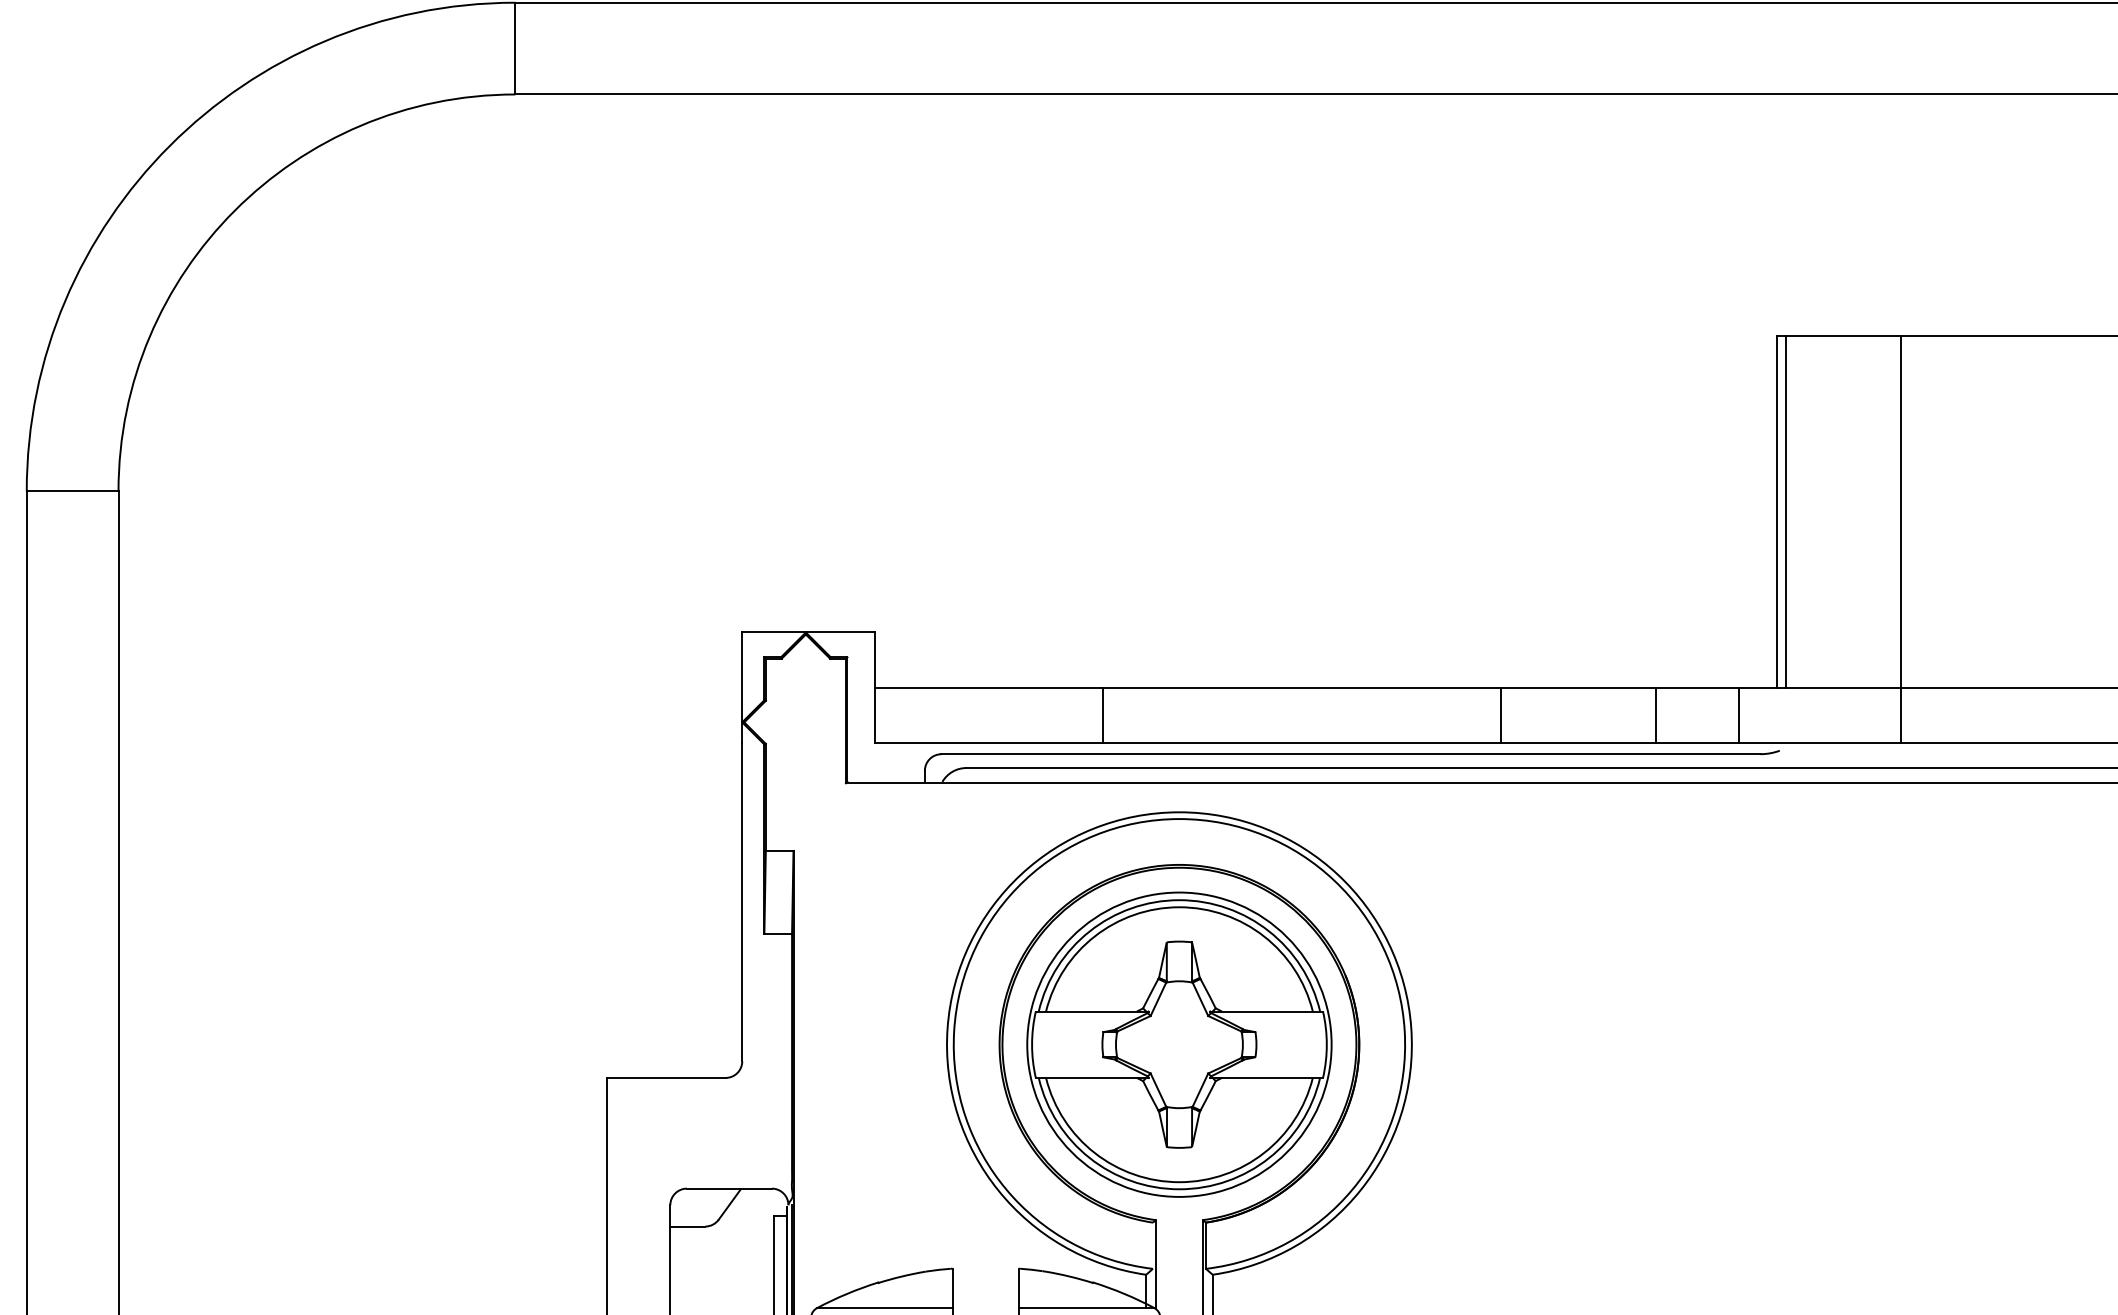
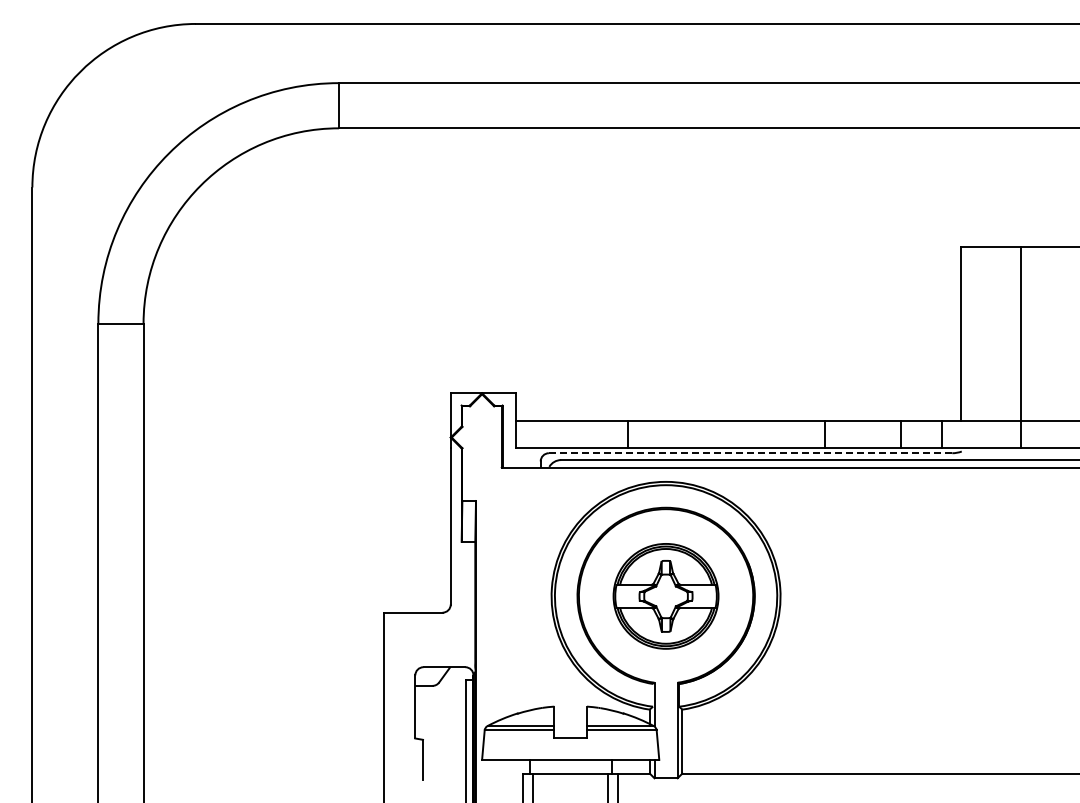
line: (1785, 511) -> (964, 333), removed
line: (1350, 754) -> (750, 453), solid -> dashed
part: (1178, 1045) -> (665, 596), size x0.7

